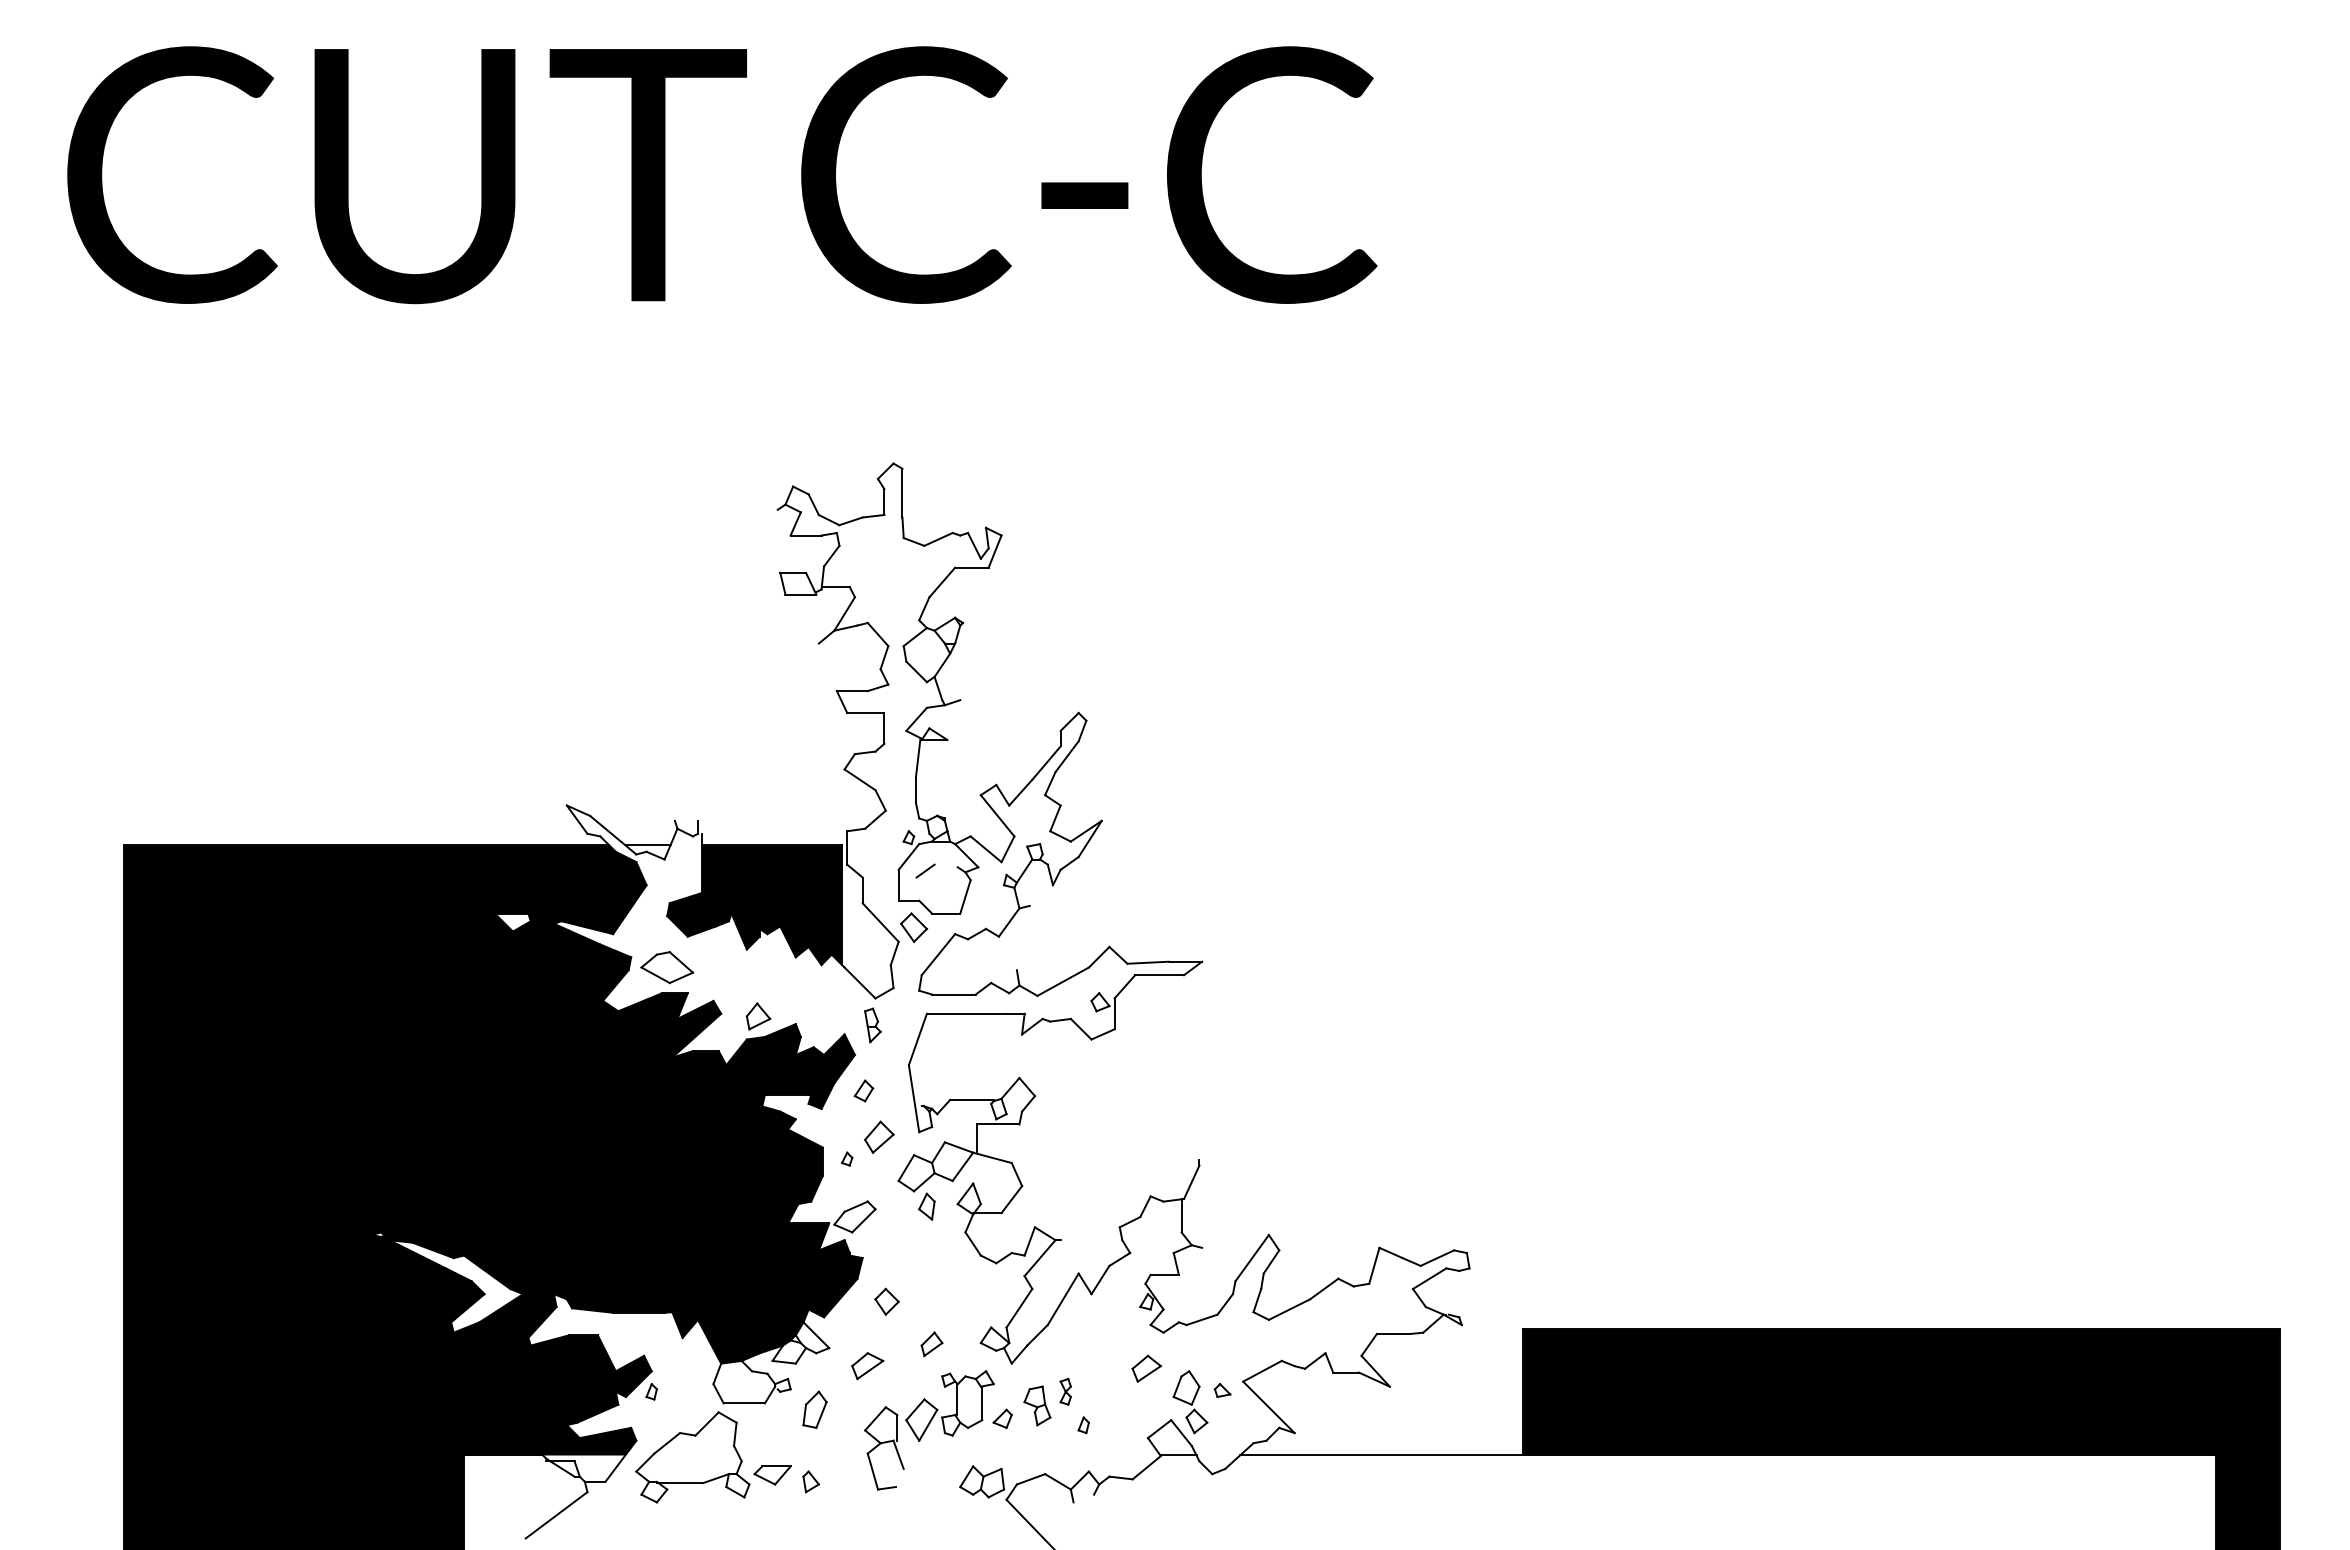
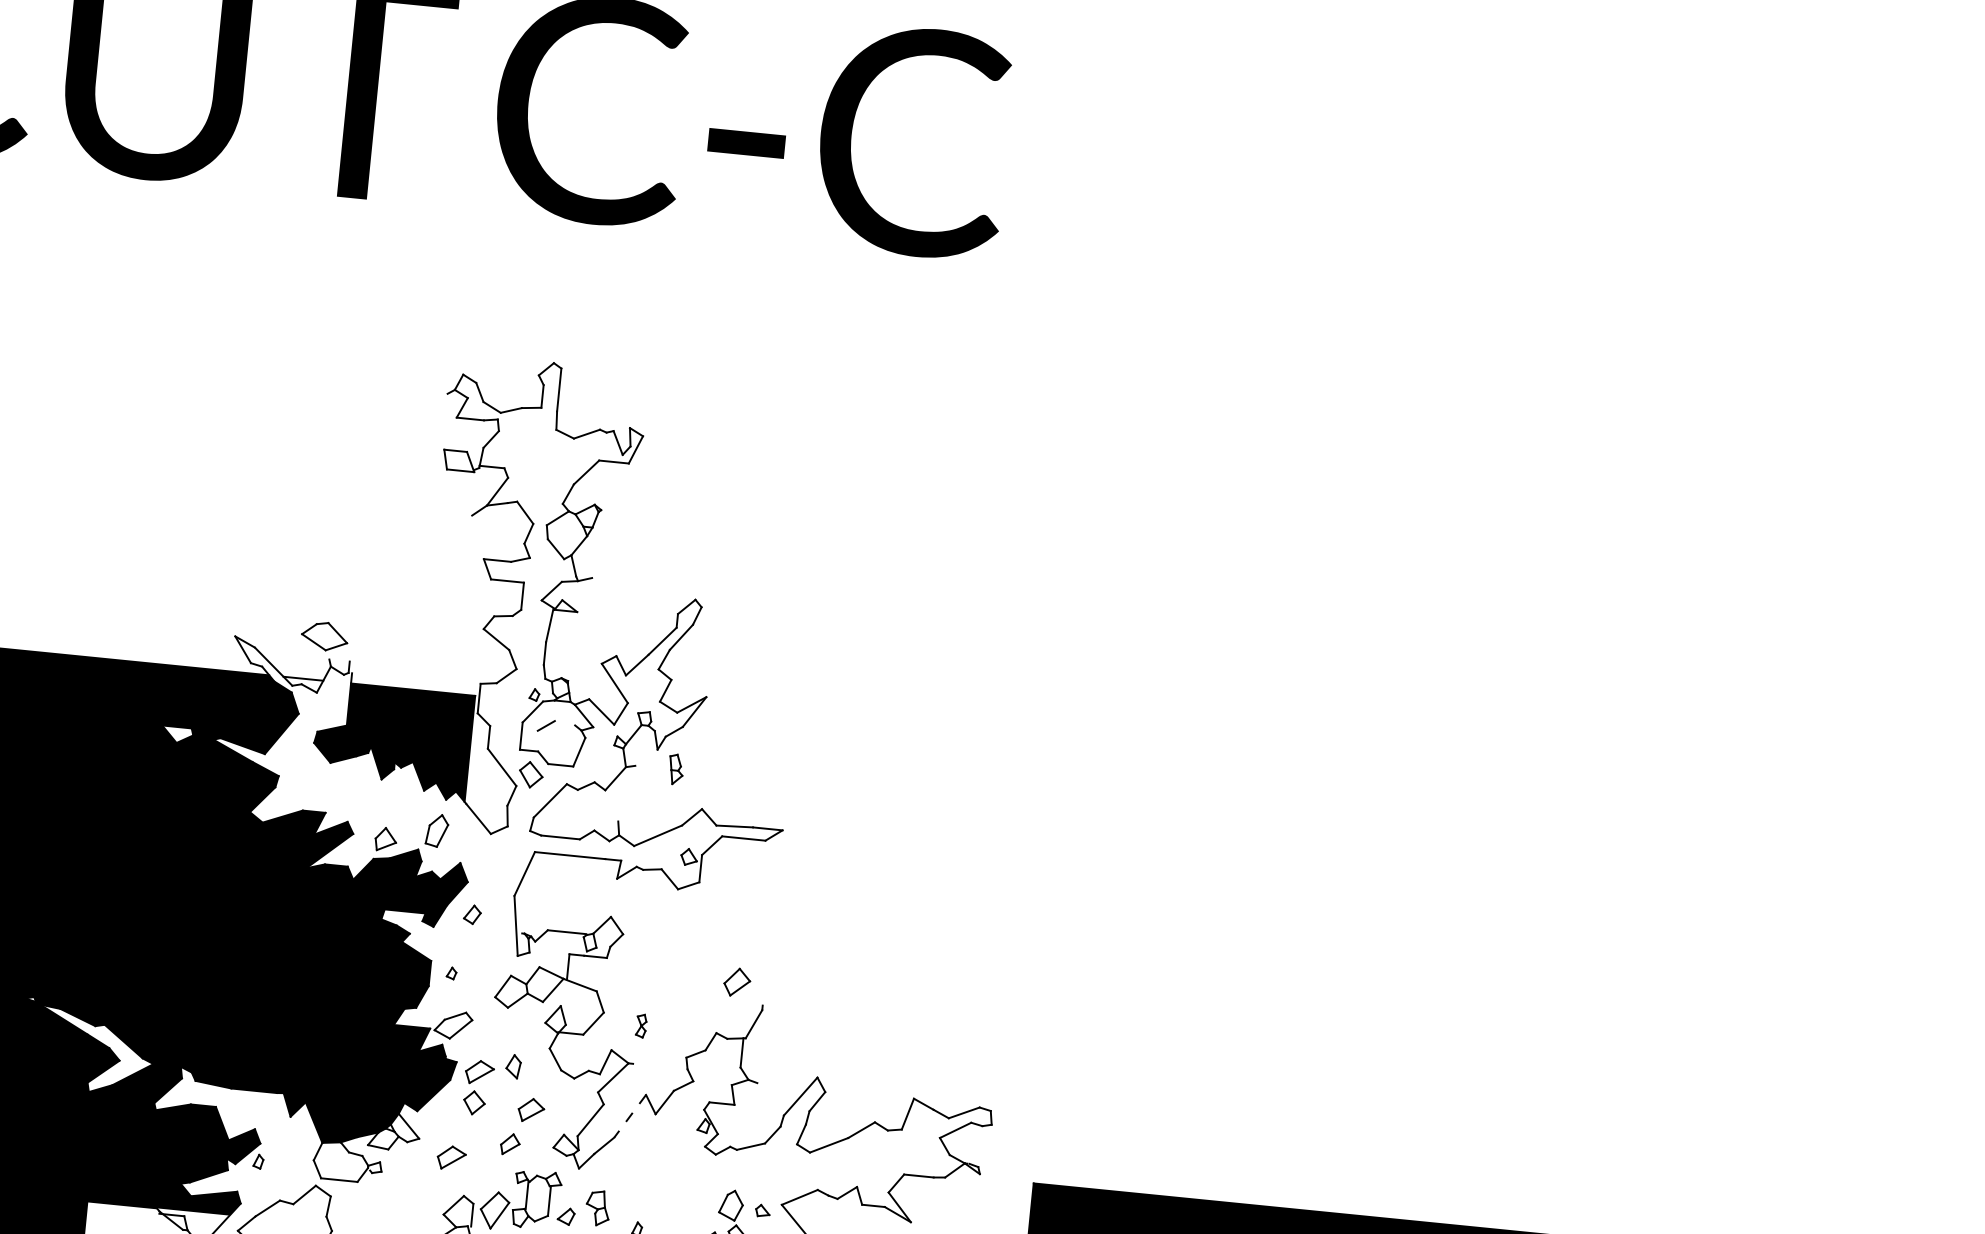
part: (667, 967) -> (325, 636), moved
part: (872, 1025) -> (675, 769), moved
part: (879, 1136) -> (737, 981), moved
part: (926, 1206) -> (513, 1066), moved
part: (889, 1267) -> (479, 1072), added
line: (1063, 1299) -> (630, 1116), solid -> dashed
part: (1146, 1368) -> (531, 1110), moved
part: (1065, 1391) -> (641, 1025), moved
part: (814, 1409) -> (436, 830), moved

